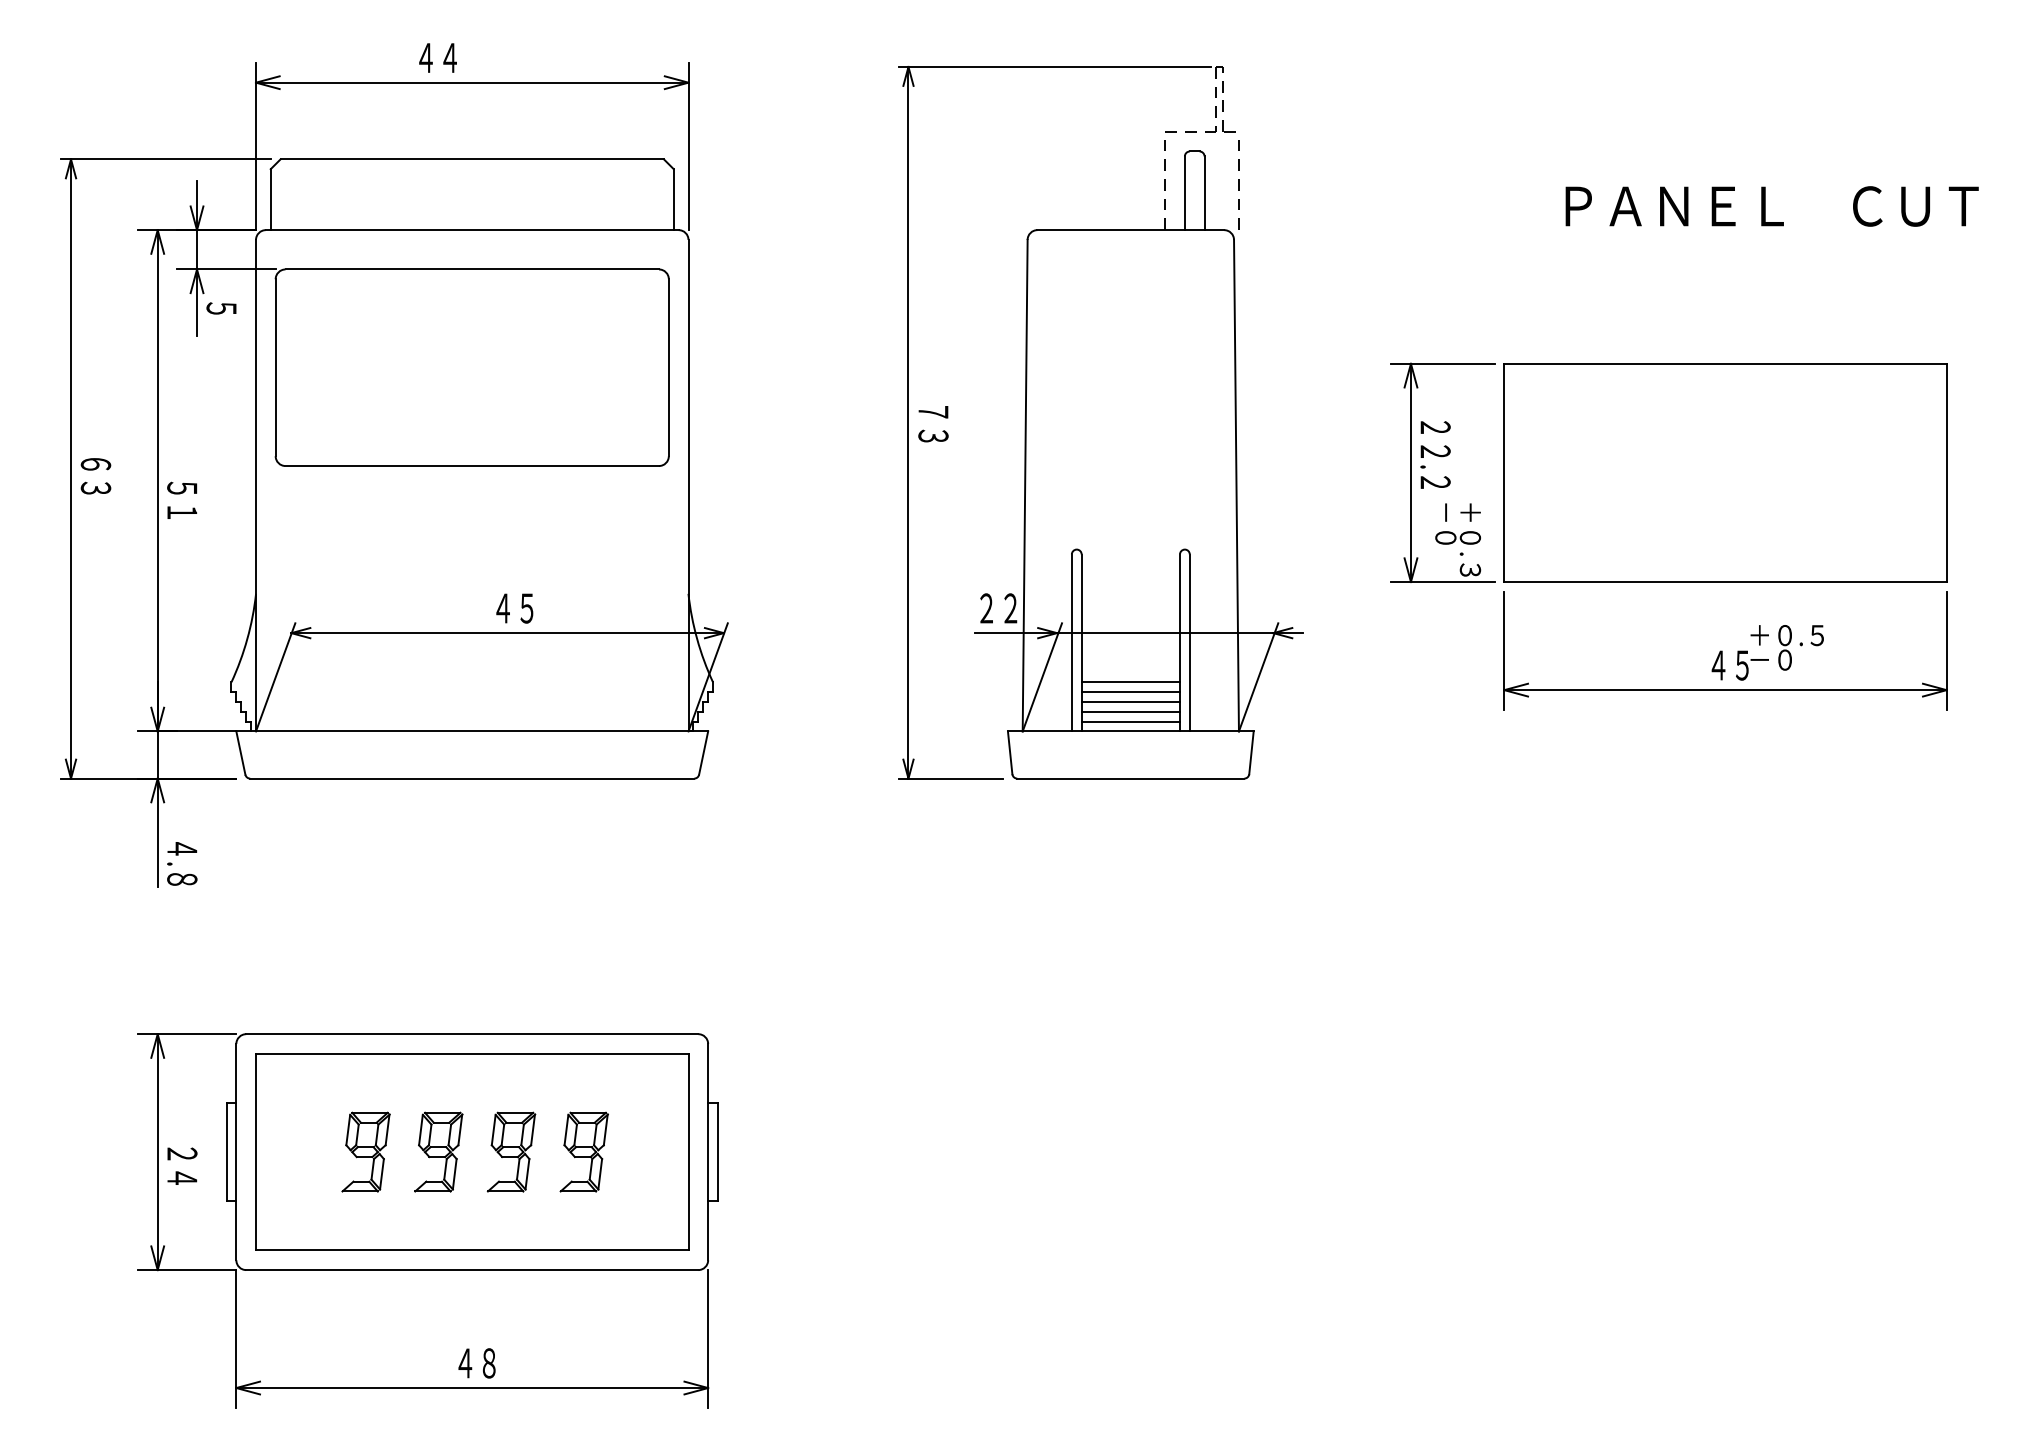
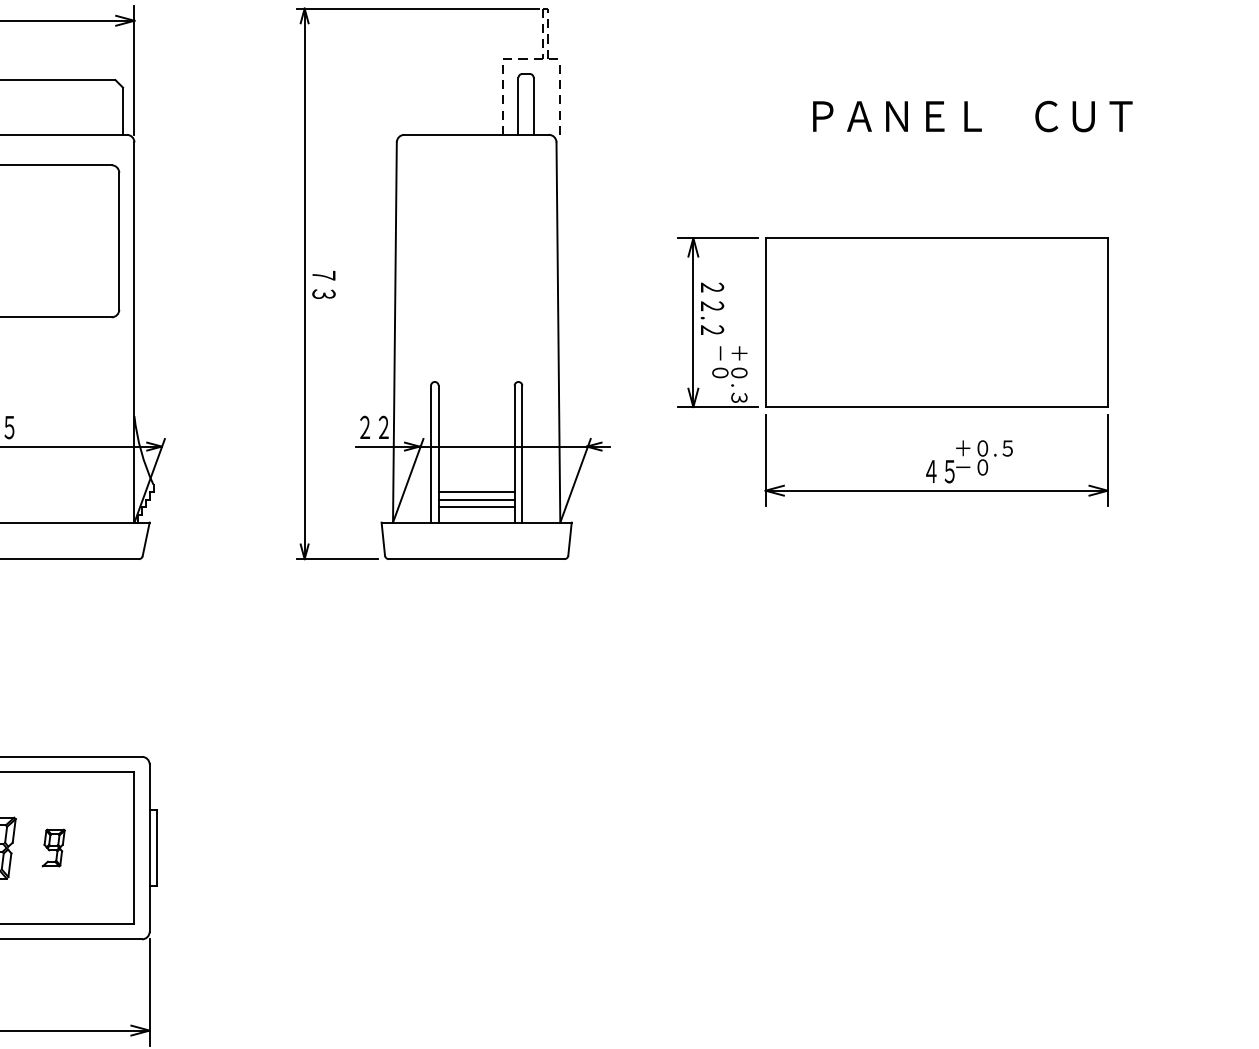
line: (1130, 682) -> (476, 484), removed
line: (1130, 721) -> (476, 514), removed
part: (583, 1151) -> (53, 847), size x0.6

